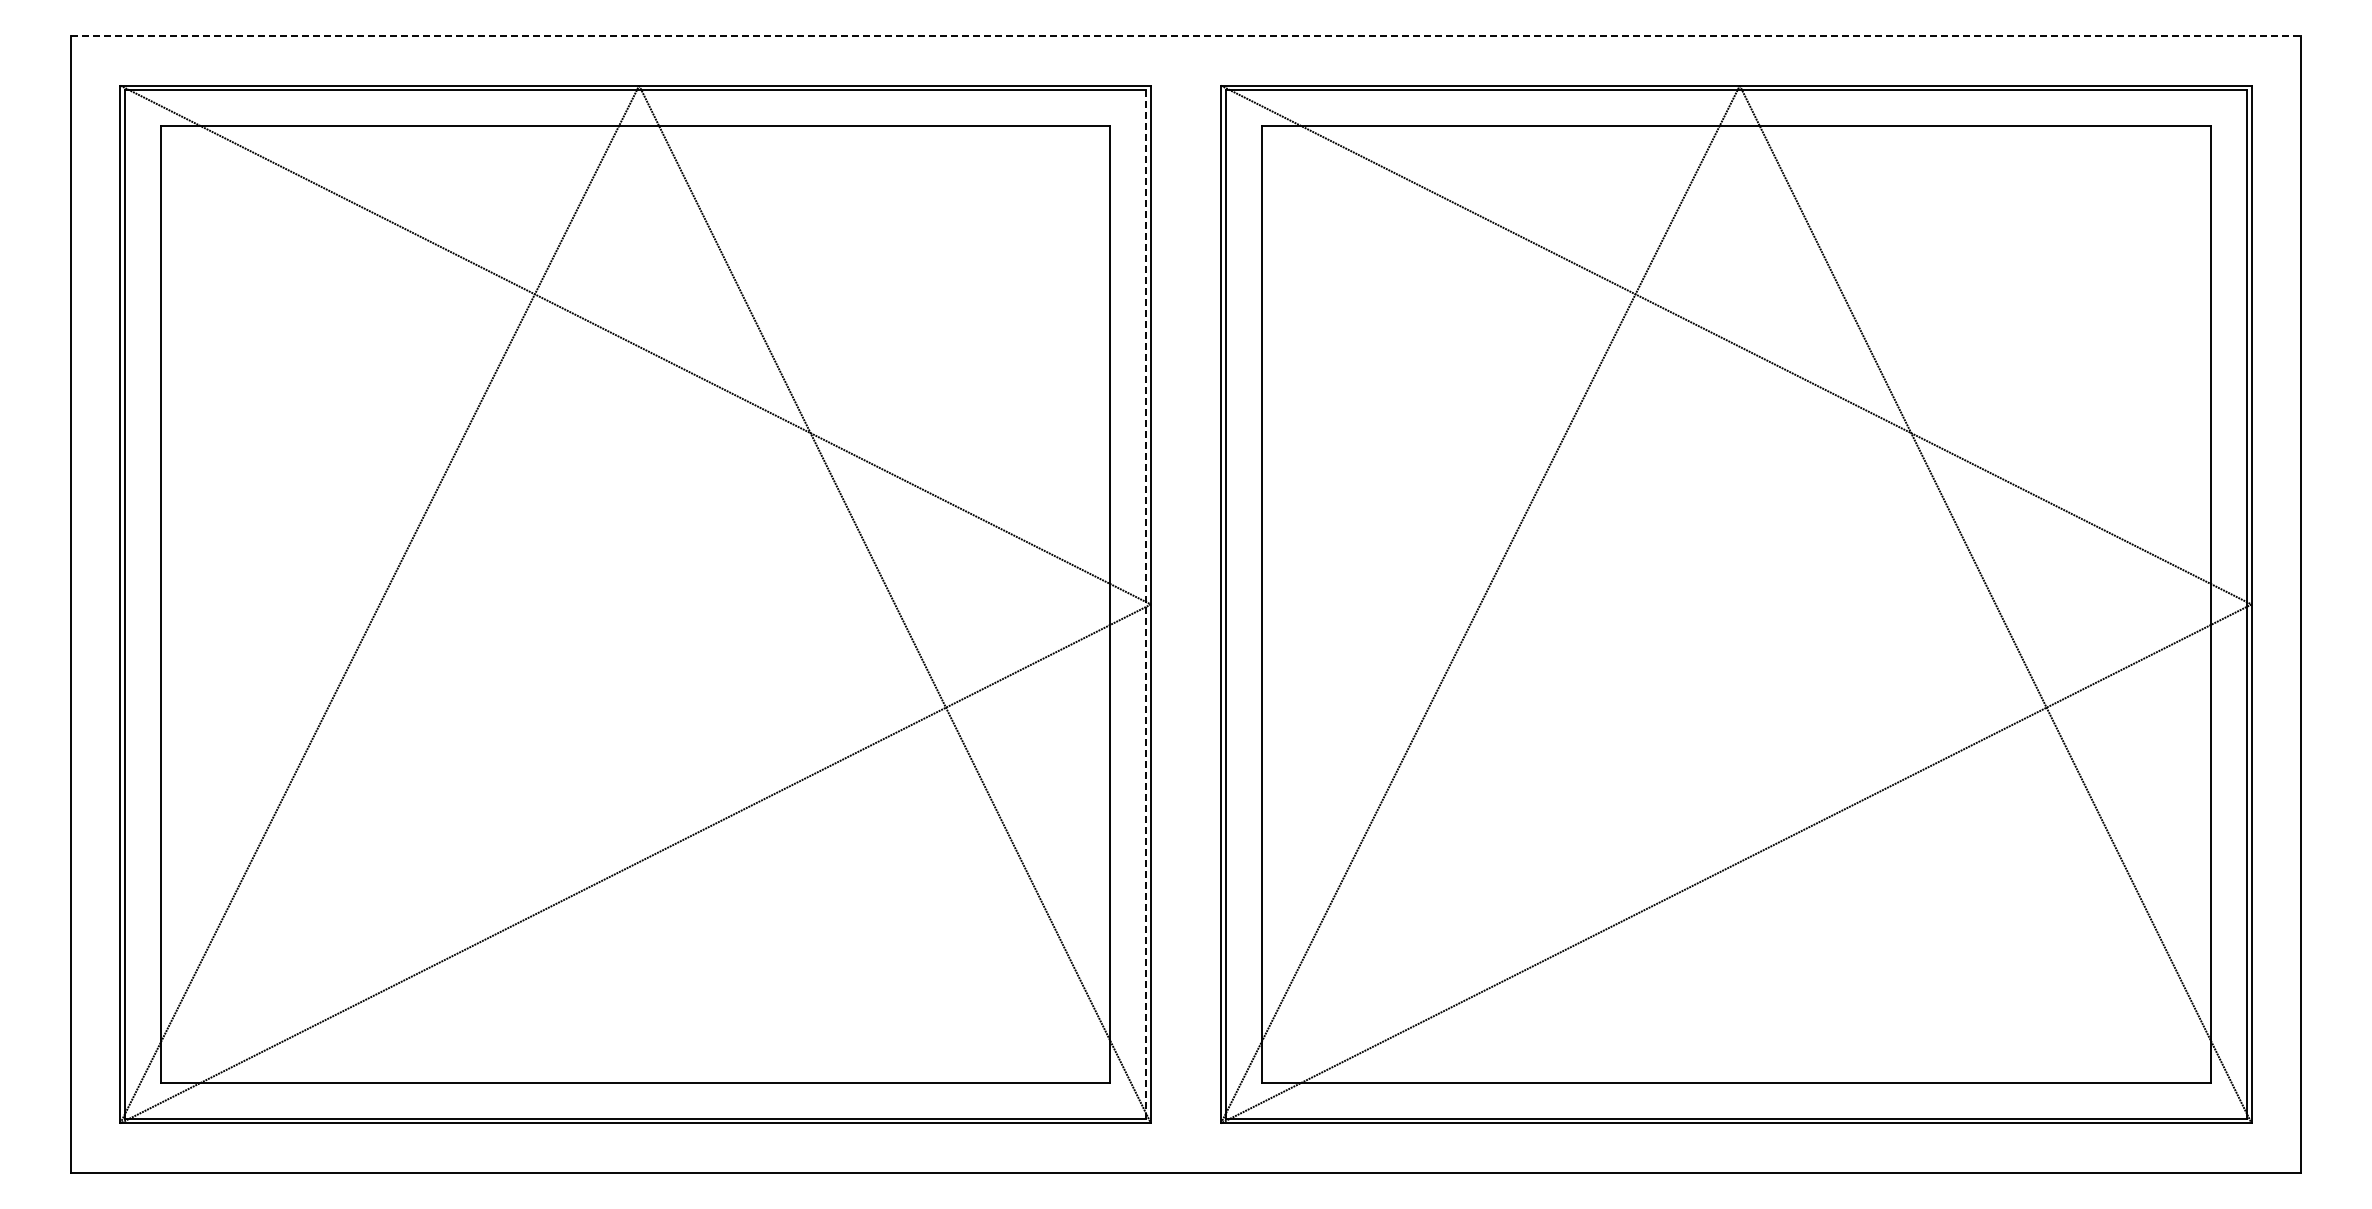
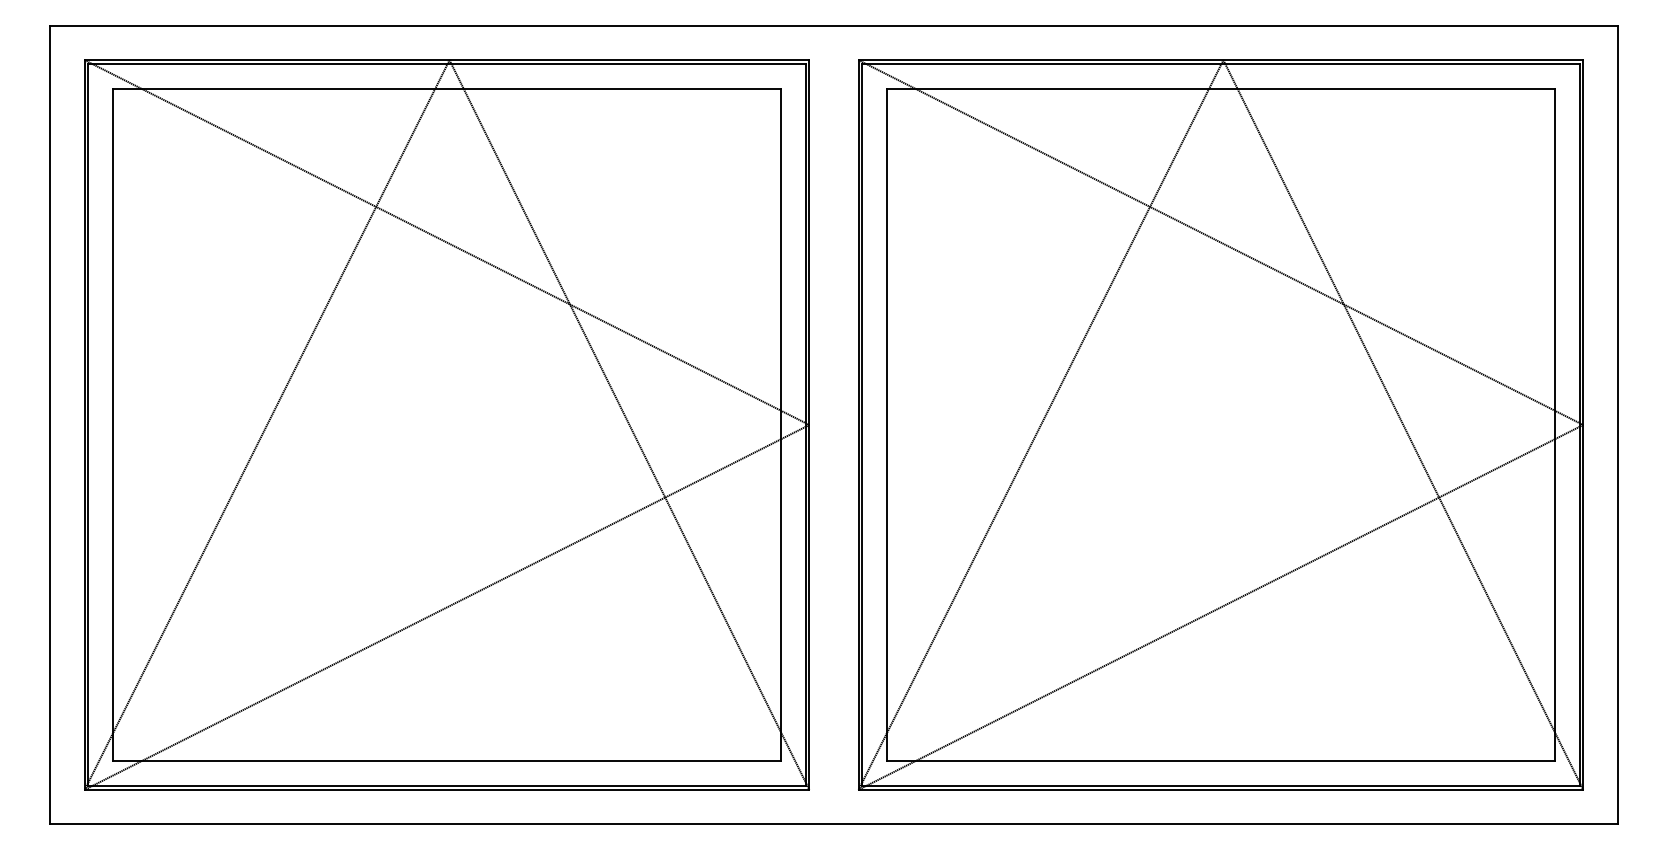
line: (1186, 36) -> (834, 25), dashed -> solid
line: (1146, 604) -> (806, 425), dashed -> solid

